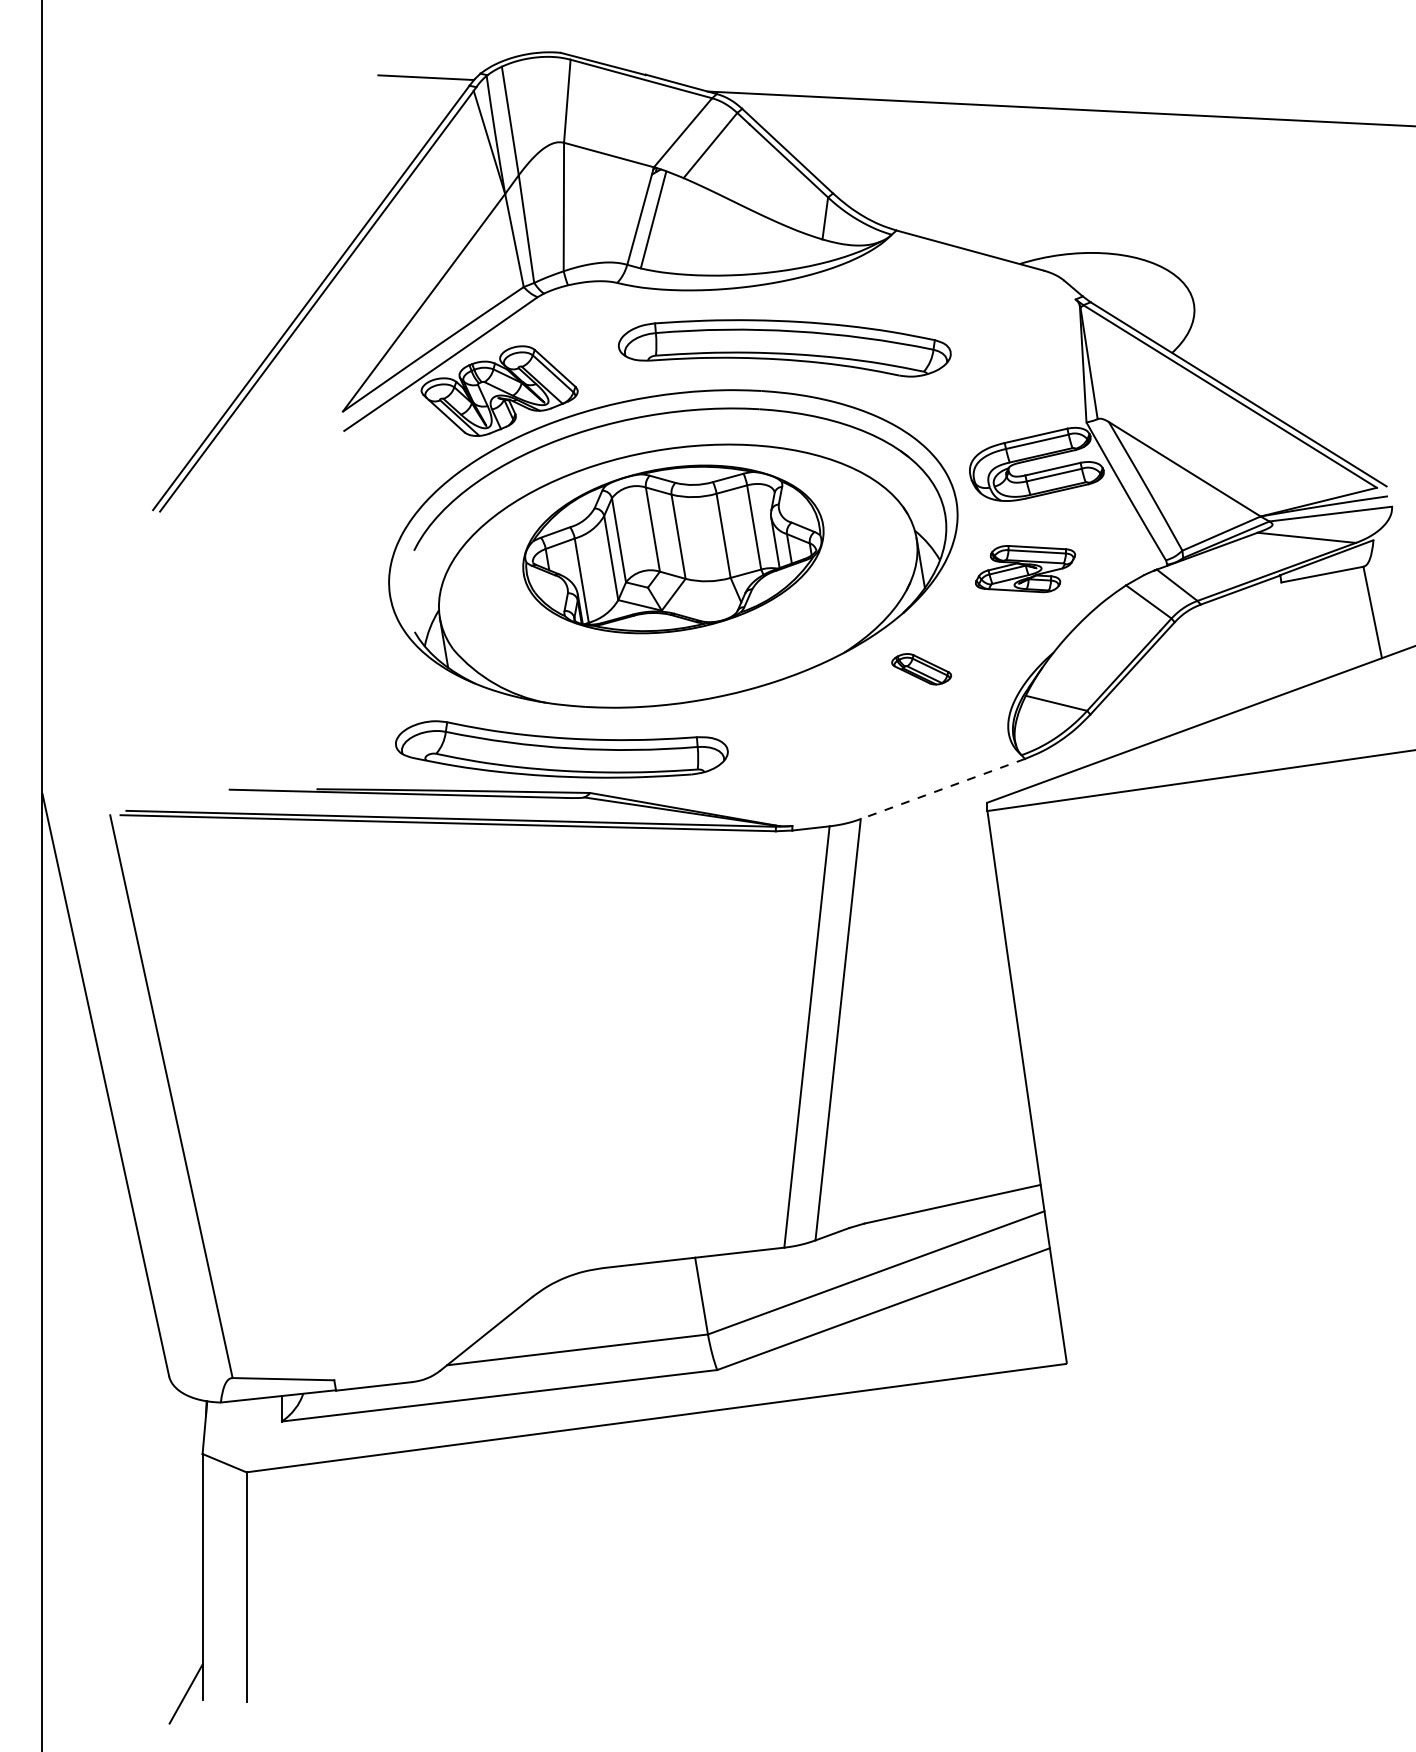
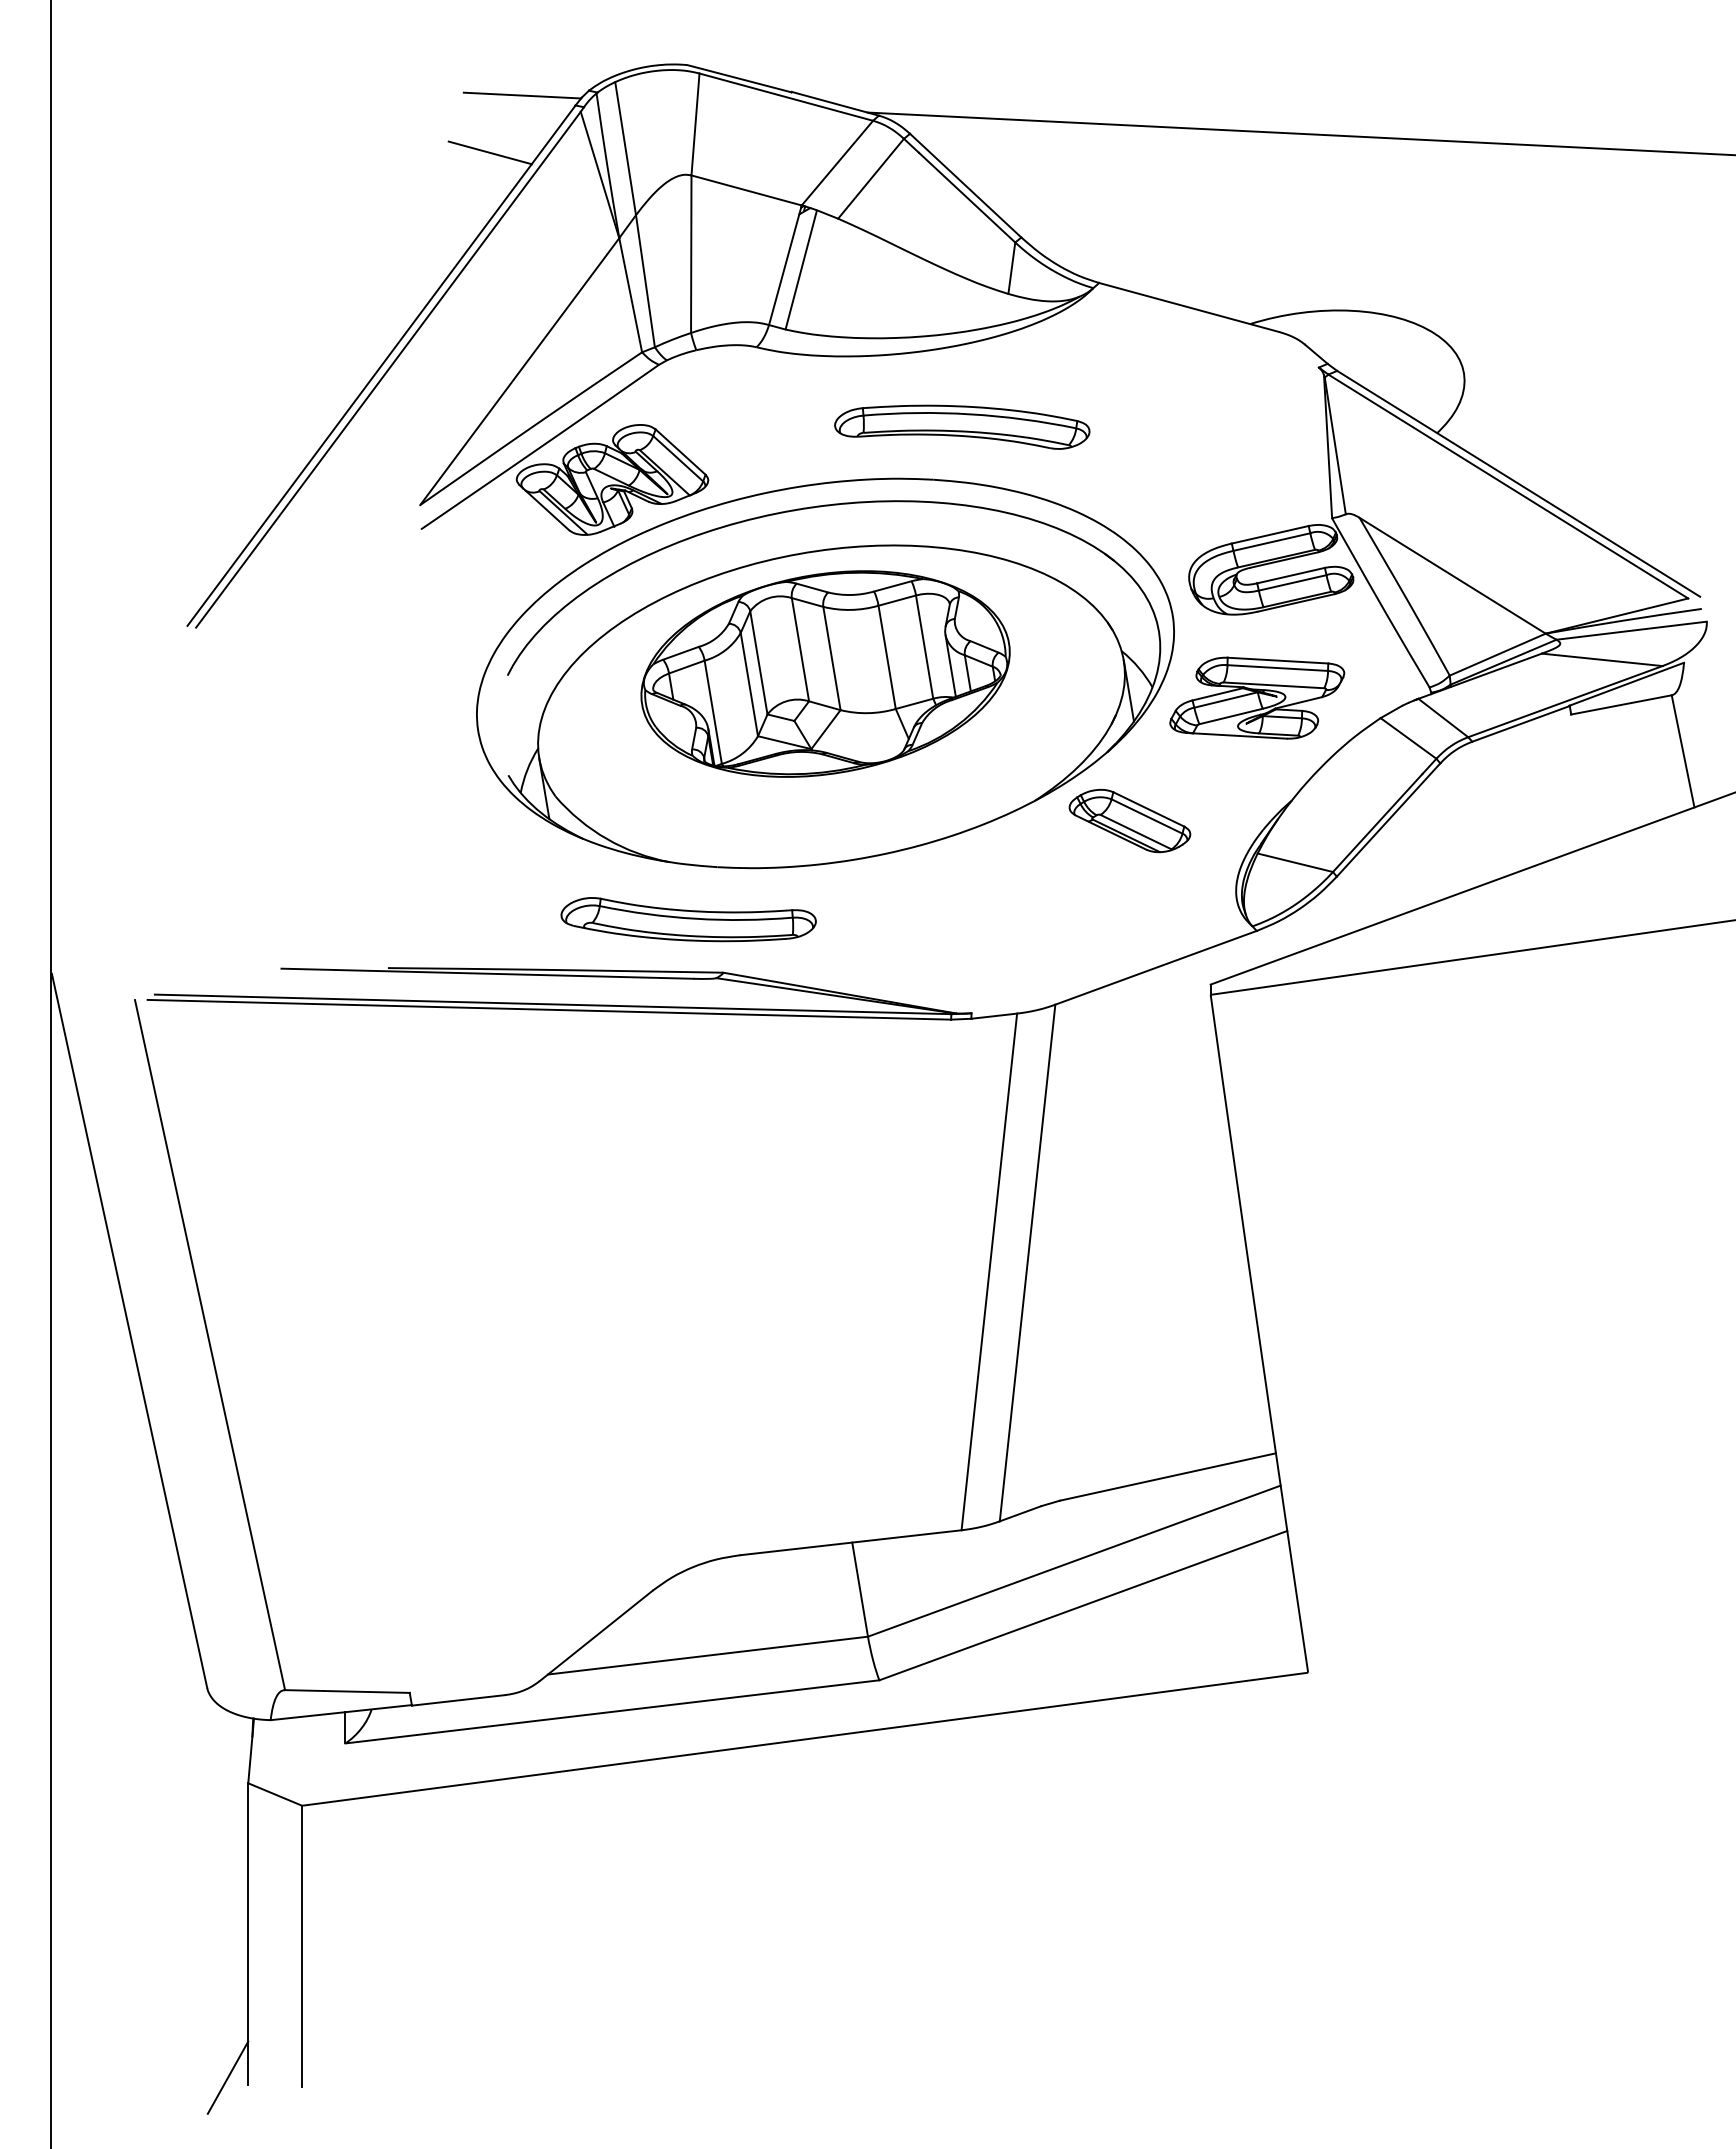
line: (399, 124) -> (489, 152), added
part: (785, 347) -> (962, 426), size x0.62
part: (1025, 568) -> (1257, 697), size x1.43
part: (921, 668) -> (1129, 820), size x1.67
part: (561, 749) -> (688, 919), size x0.62
line: (942, 788) -> (1155, 967), dashed -> solid

